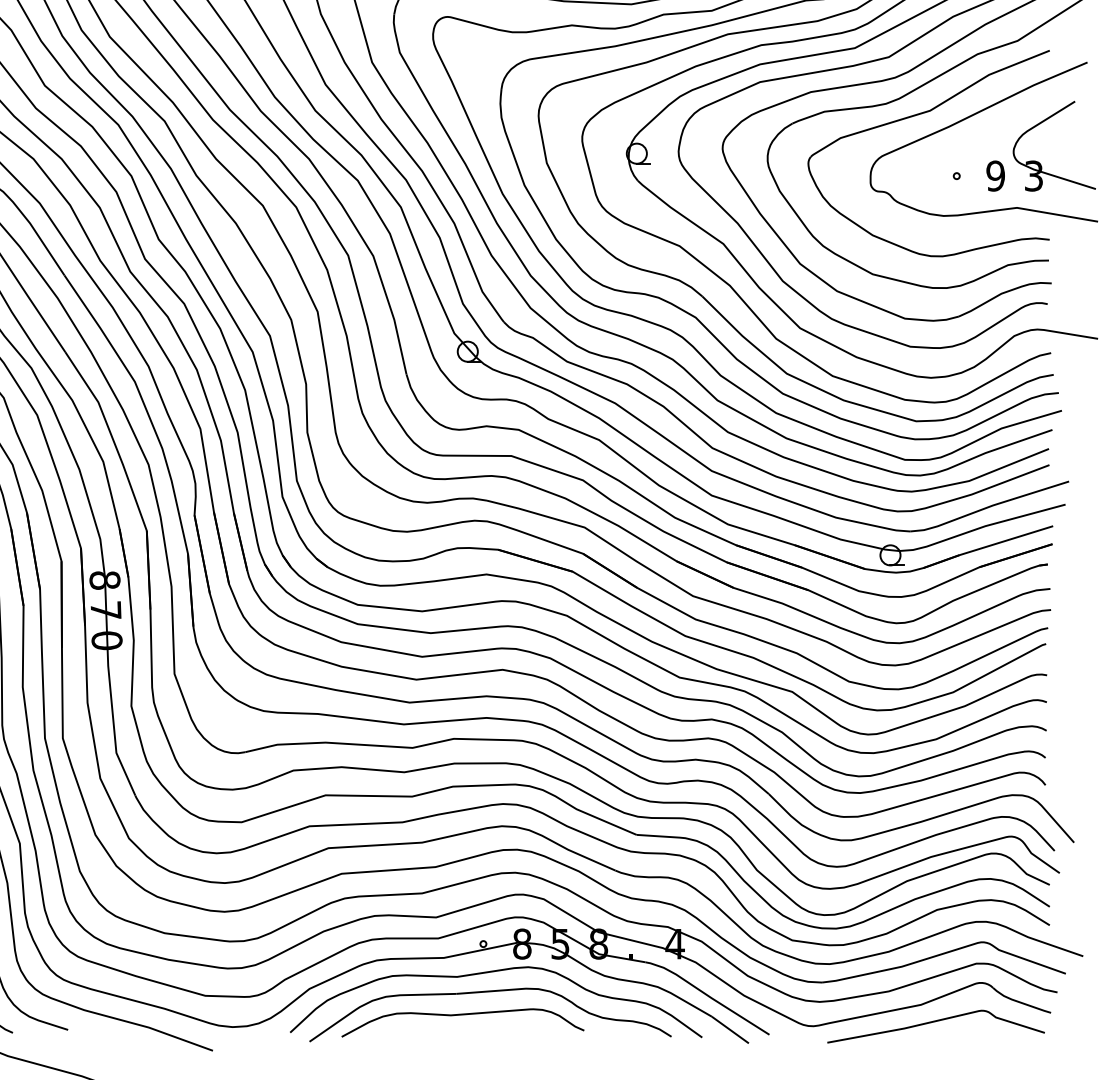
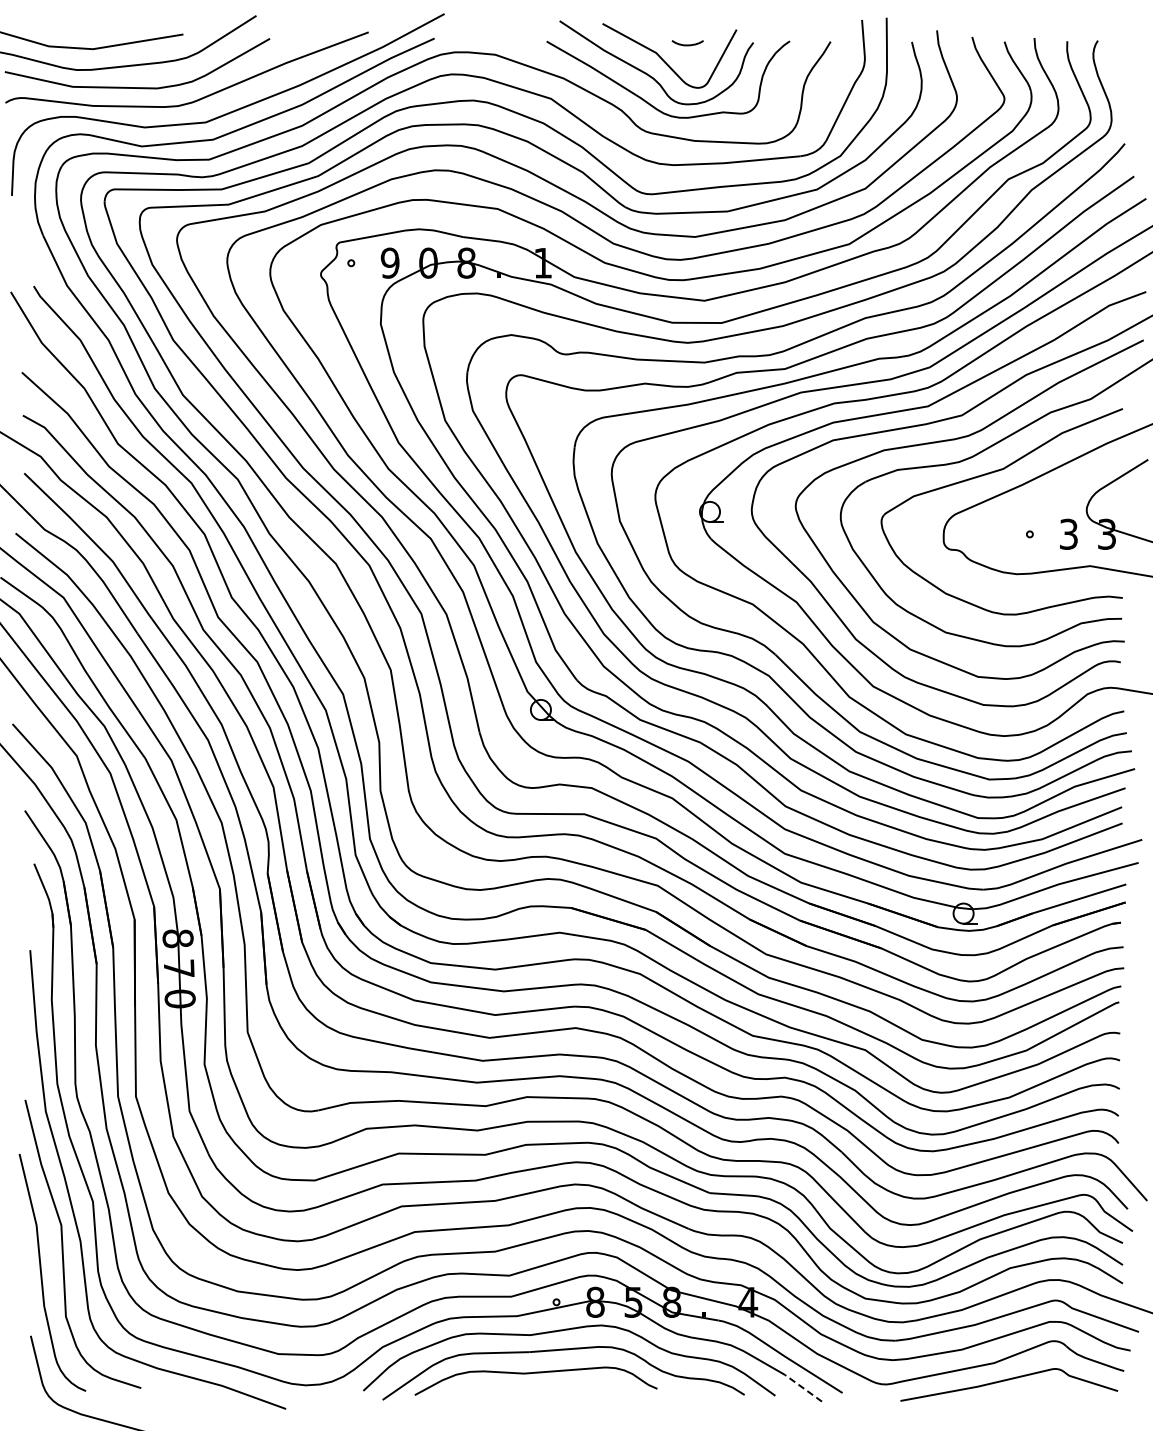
text: (995, 175) -> (1068, 533), 9 -> 3
line: (730, 1030) -> (803, 1388), solid -> dashed

